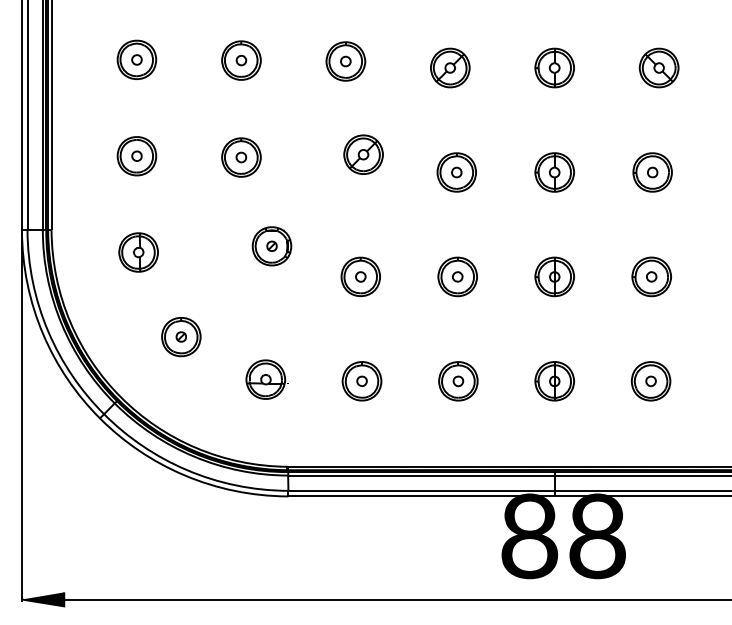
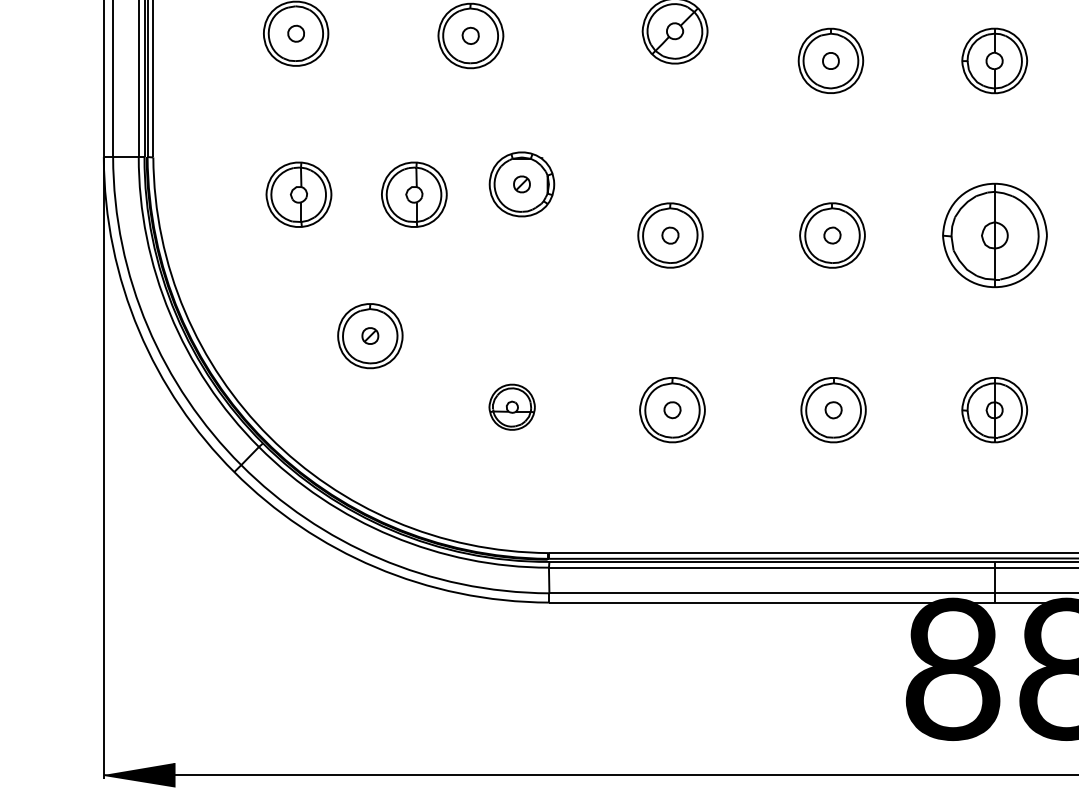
part: (207, 252) -> (414, 194), added
part: (554, 276) -> (994, 234), size x1.6
part: (266, 379) -> (512, 407), size x0.7

